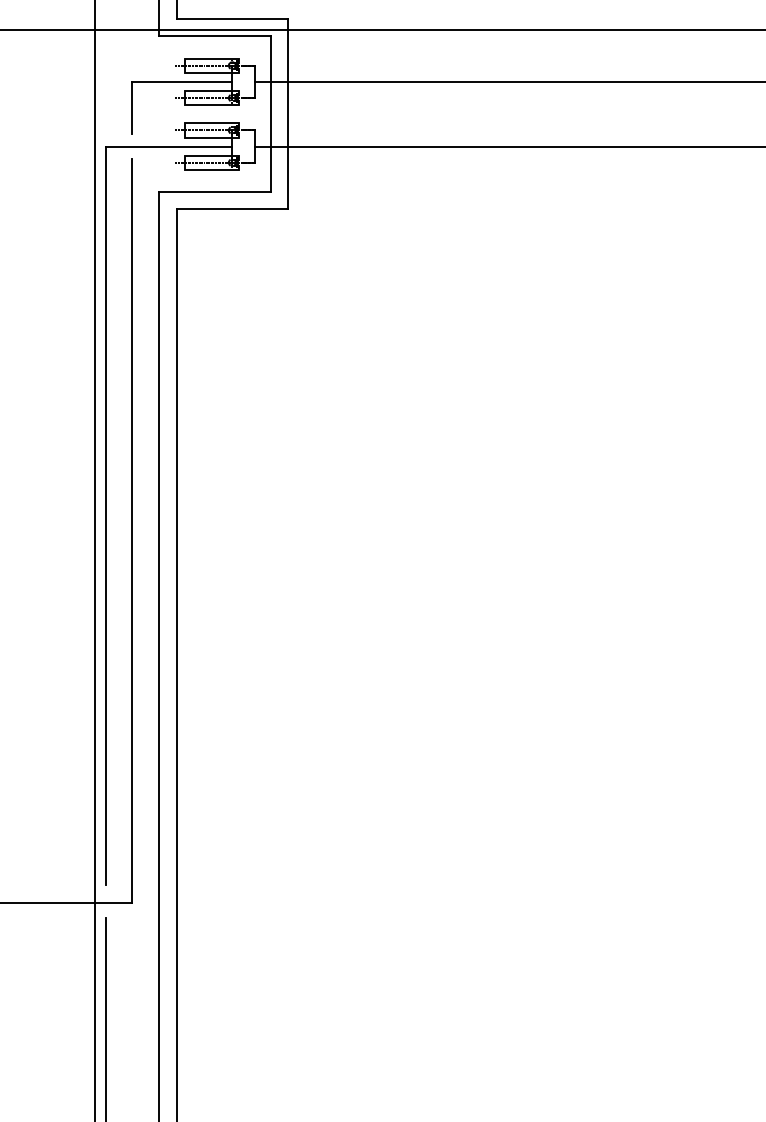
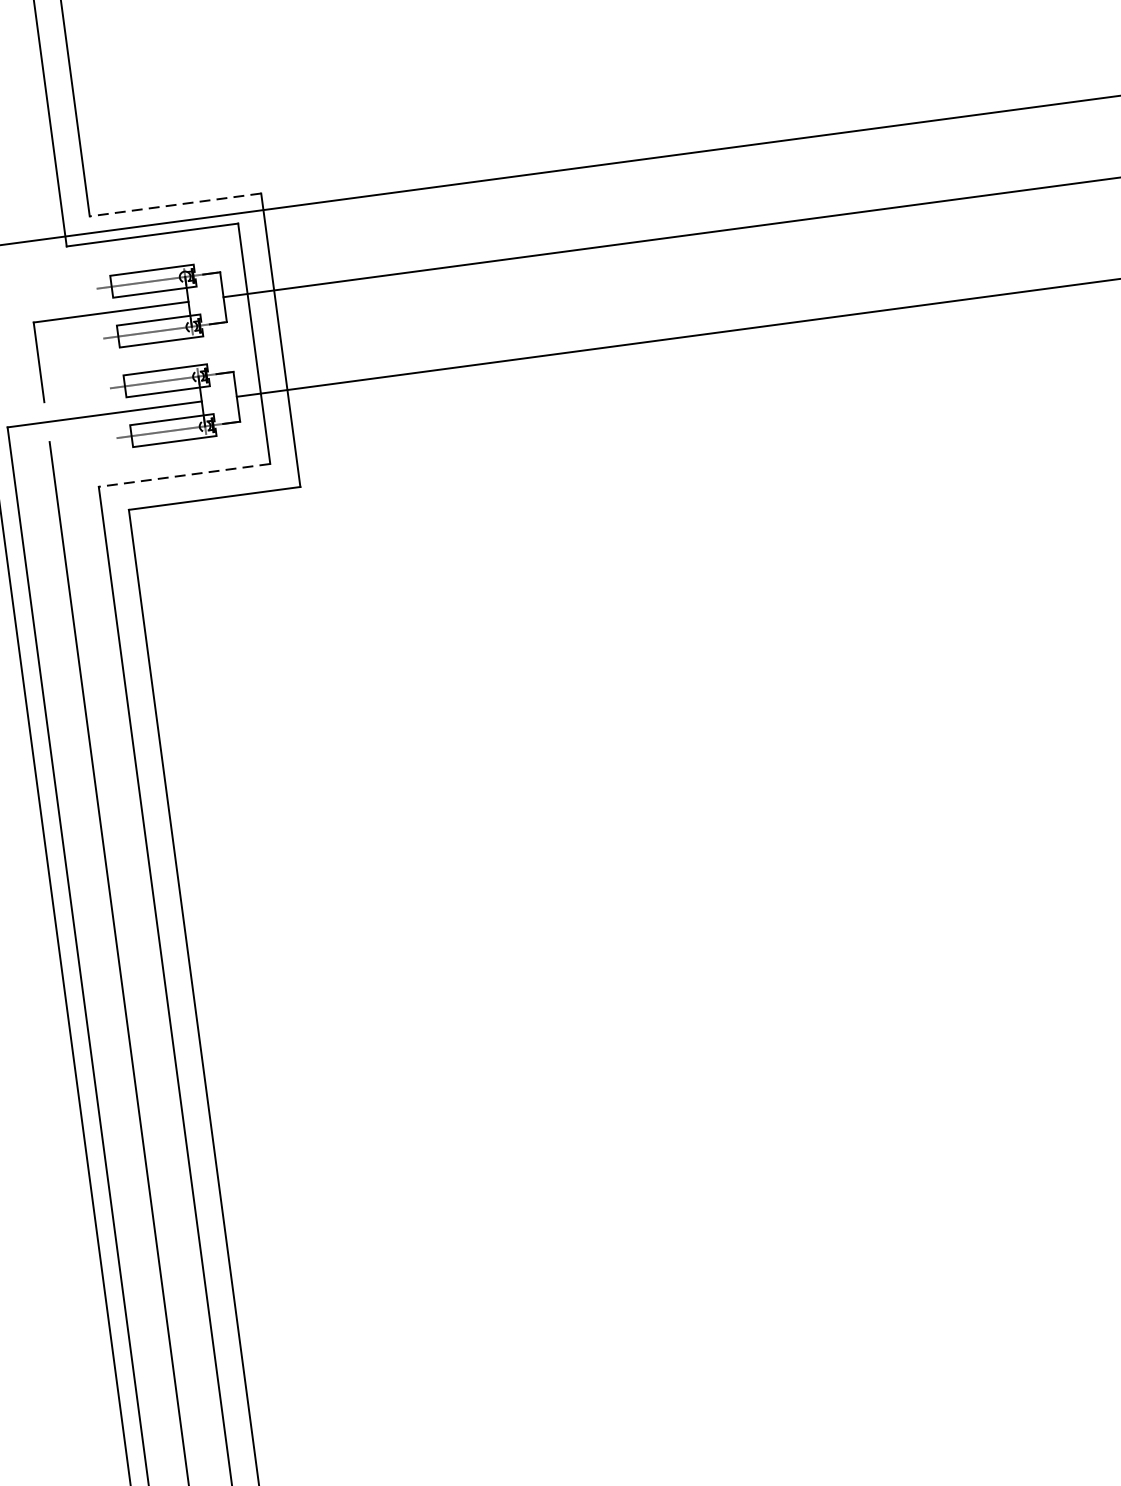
line: (232, 18) -> (175, 204), solid -> dashed
line: (215, 192) -> (185, 475), solid -> dashed

